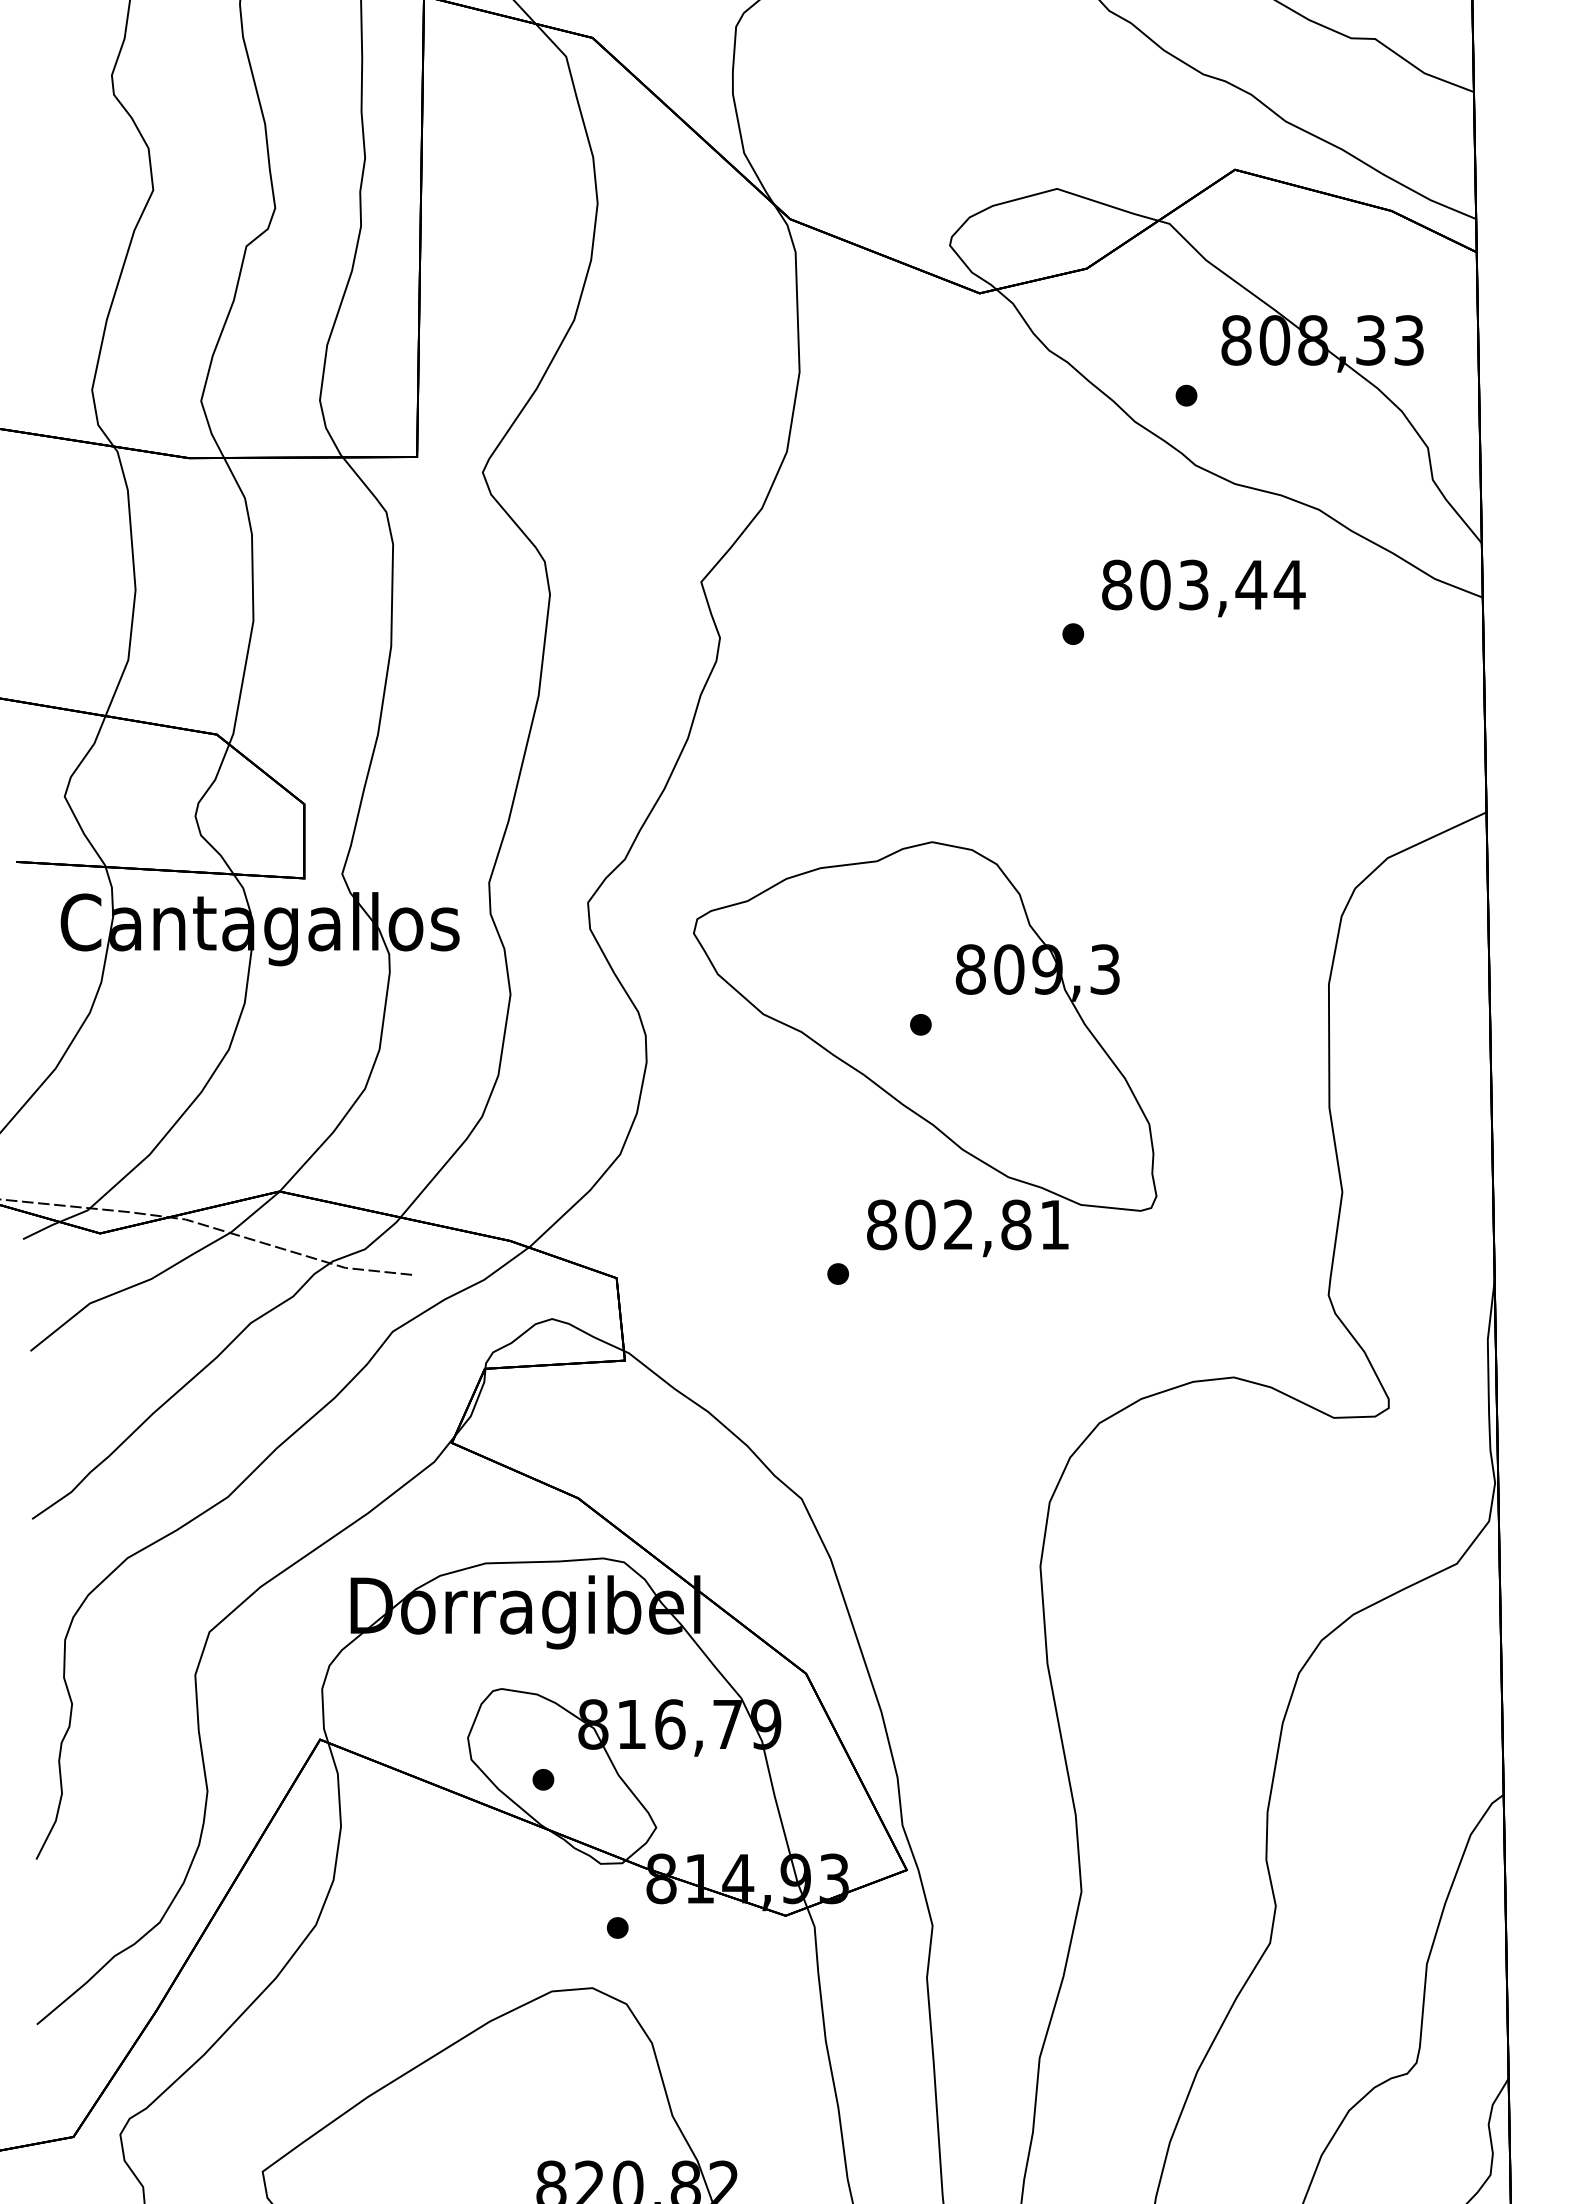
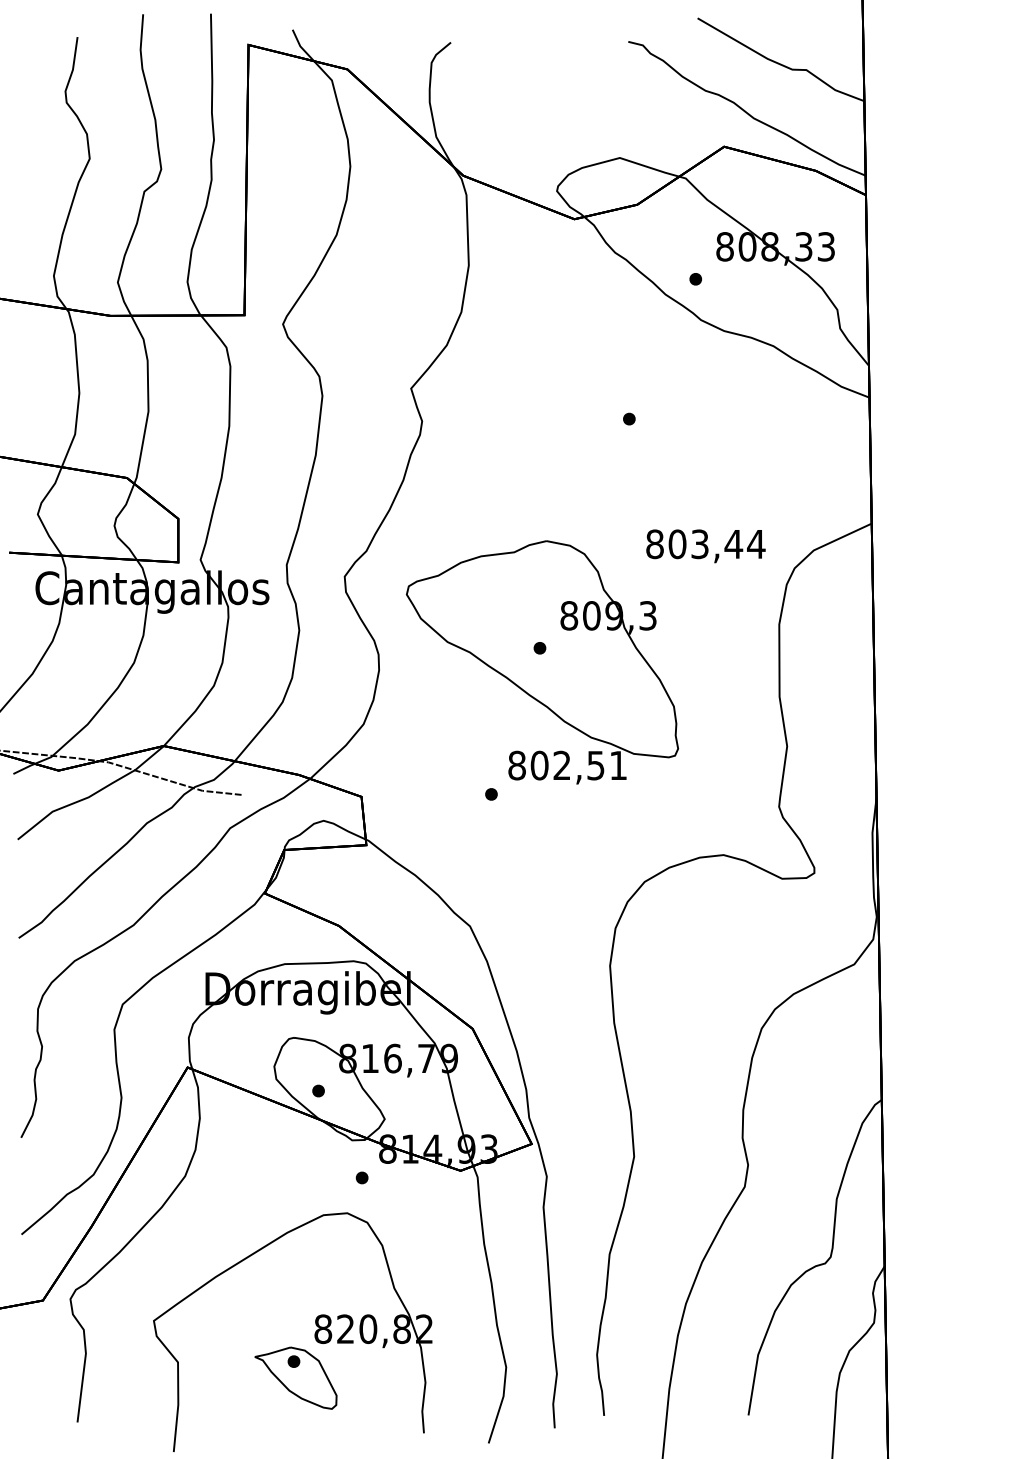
text: (1203, 588) -> (705, 546), moved
text: (1015, 1224) -> (595, 765), 802,81 -> 802,51

